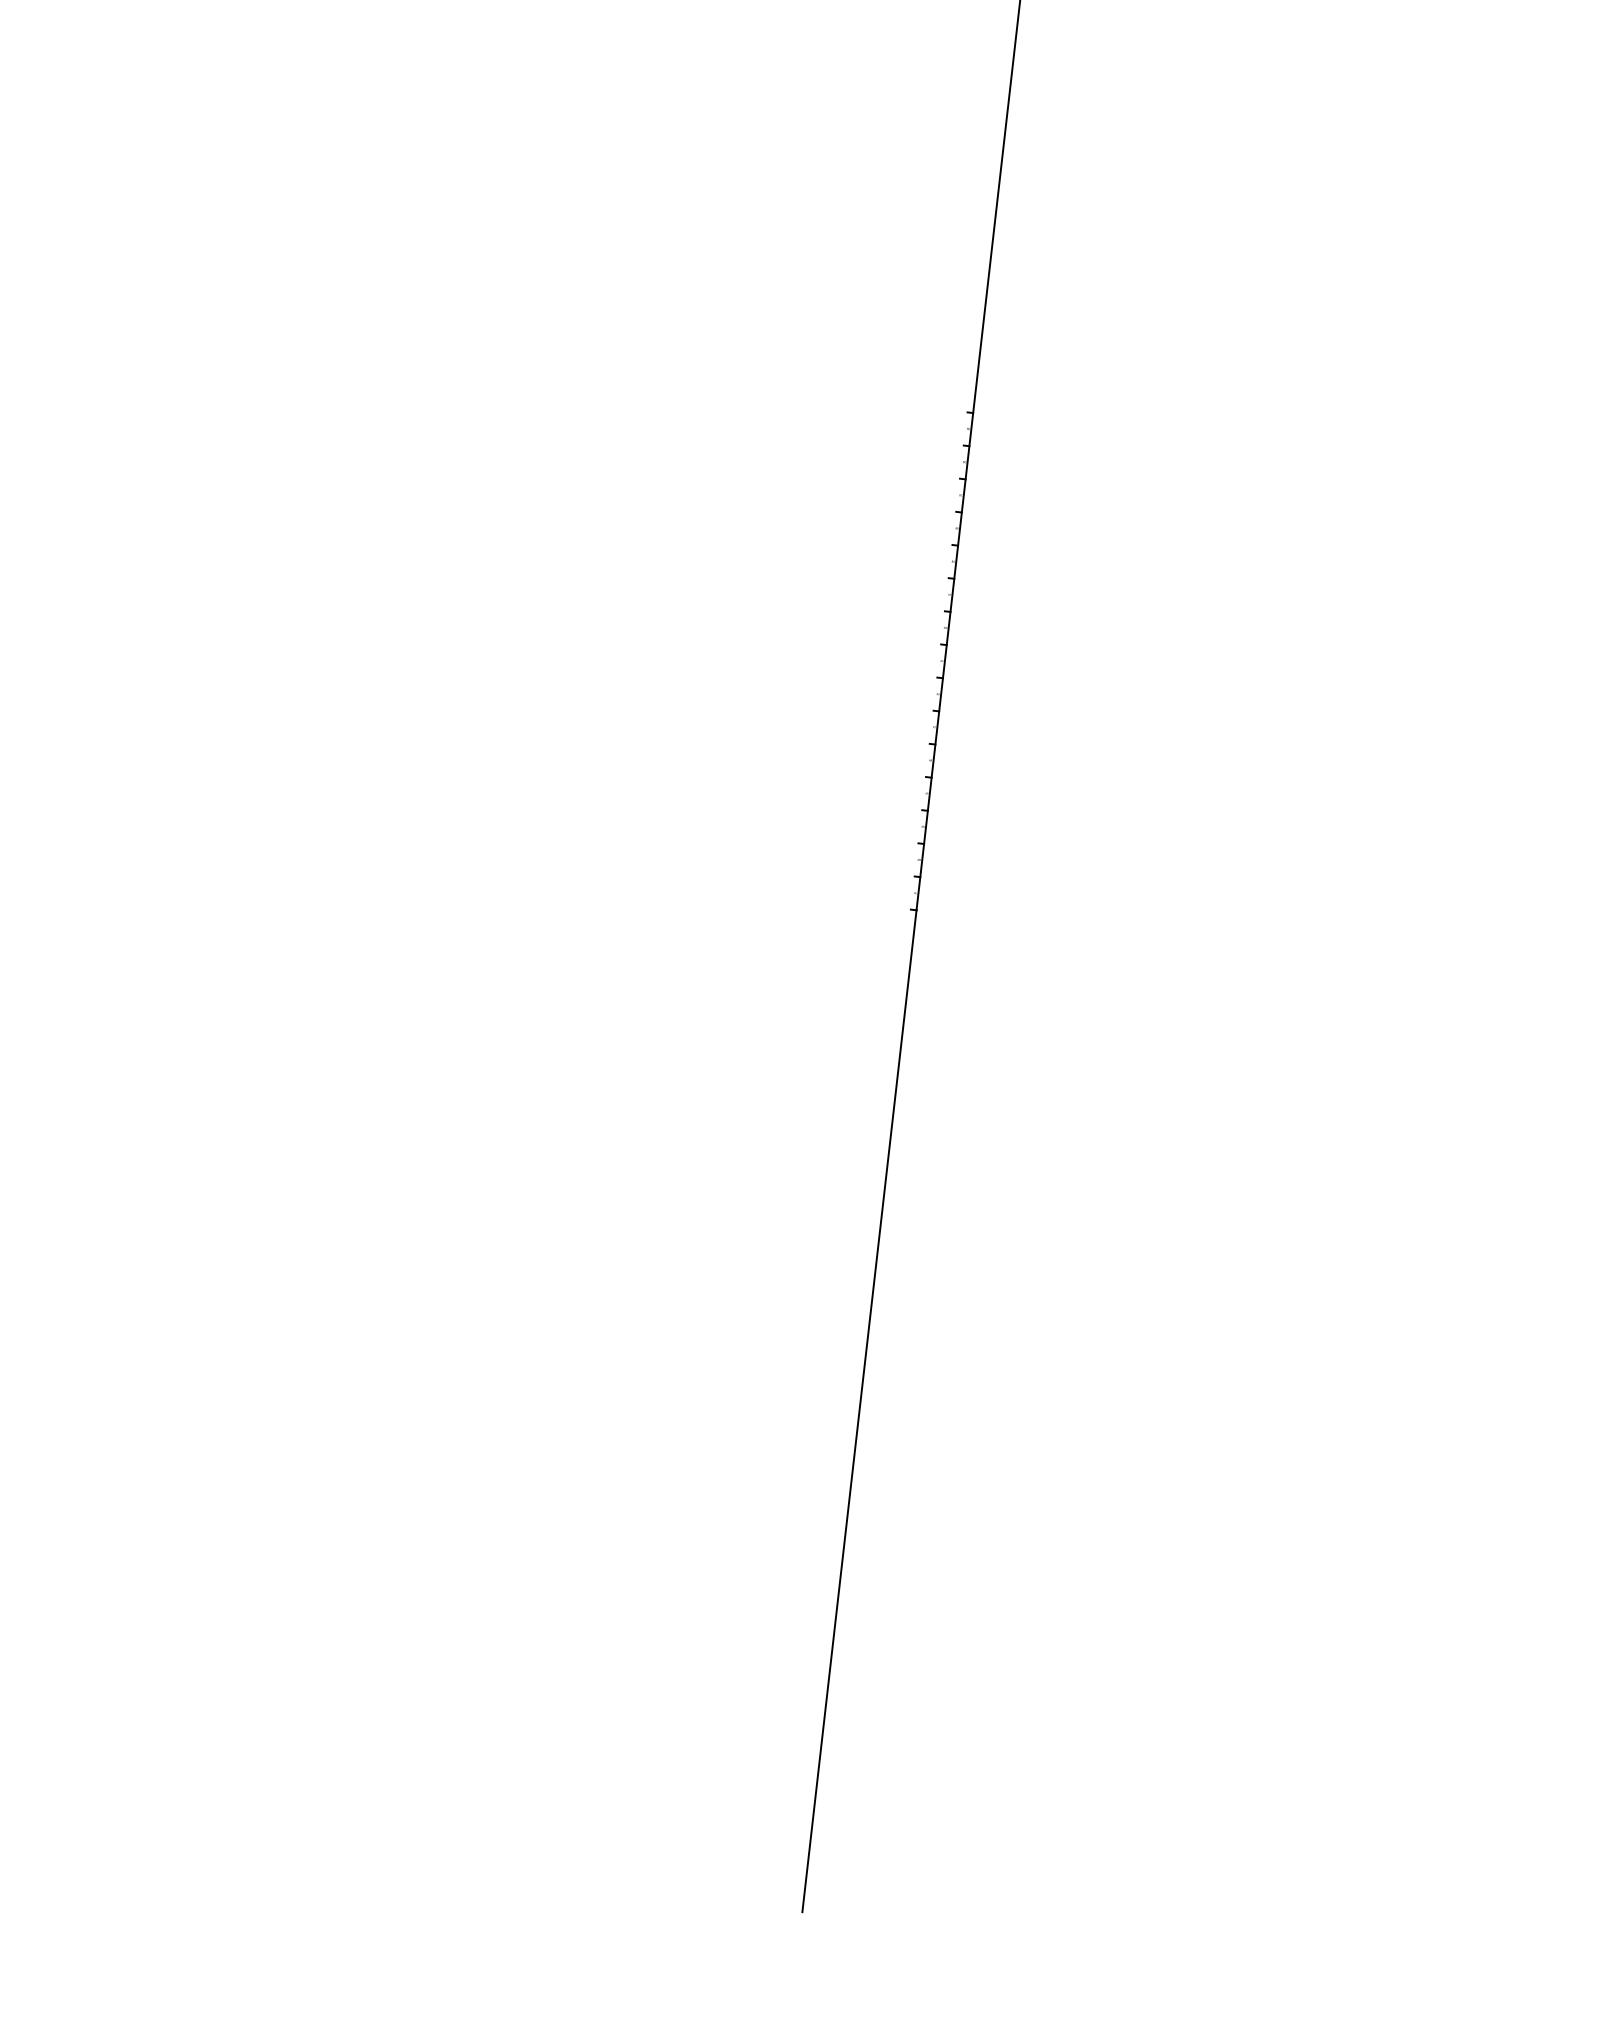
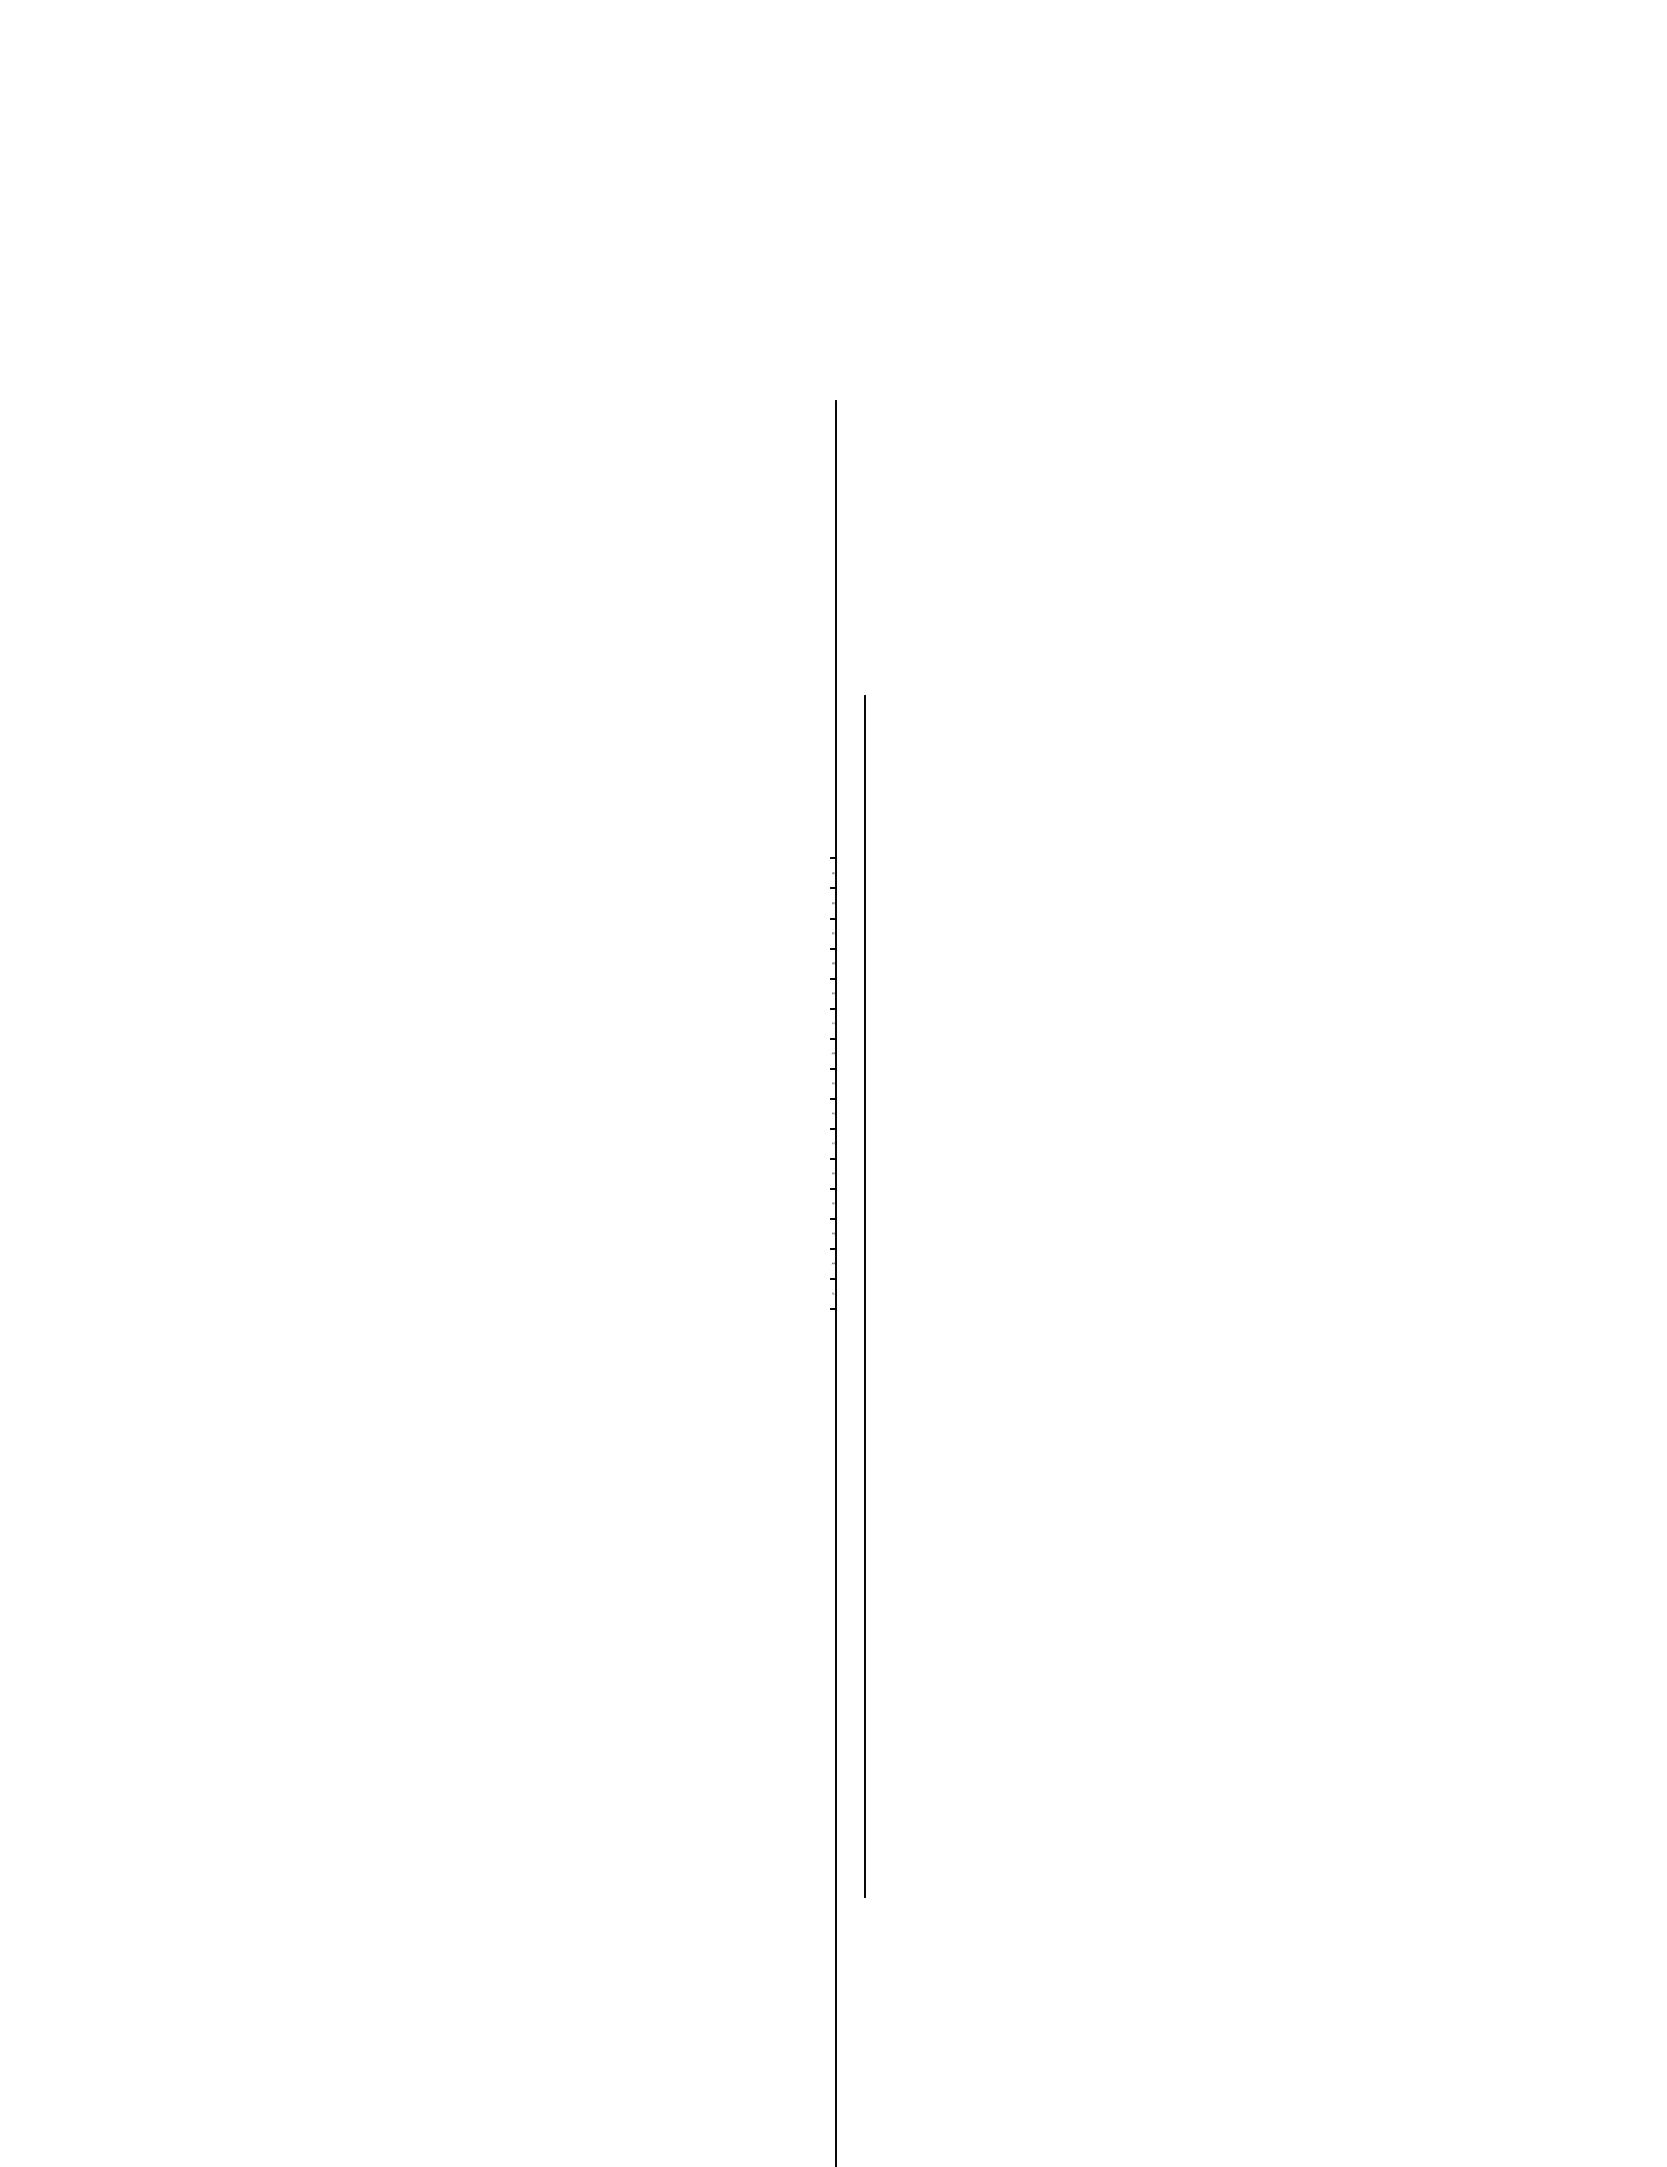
line: (949, 900) -> (864, 1296), added

